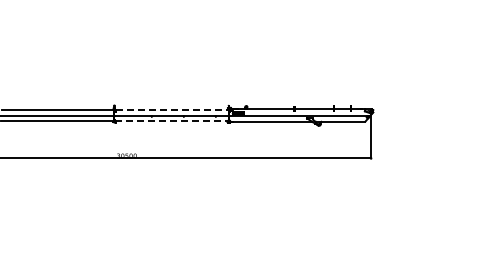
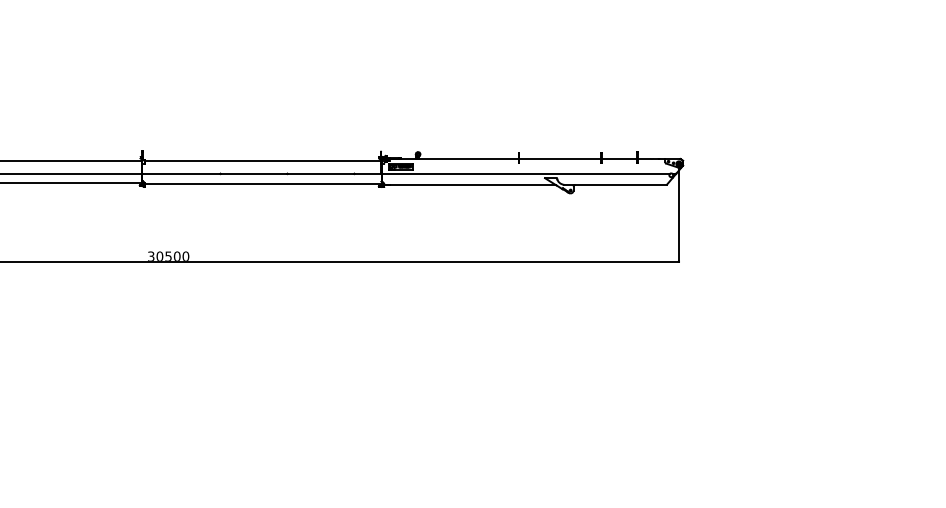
line: (172, 110) -> (263, 161), dashed -> solid
line: (172, 121) -> (263, 184), dashed -> solid

